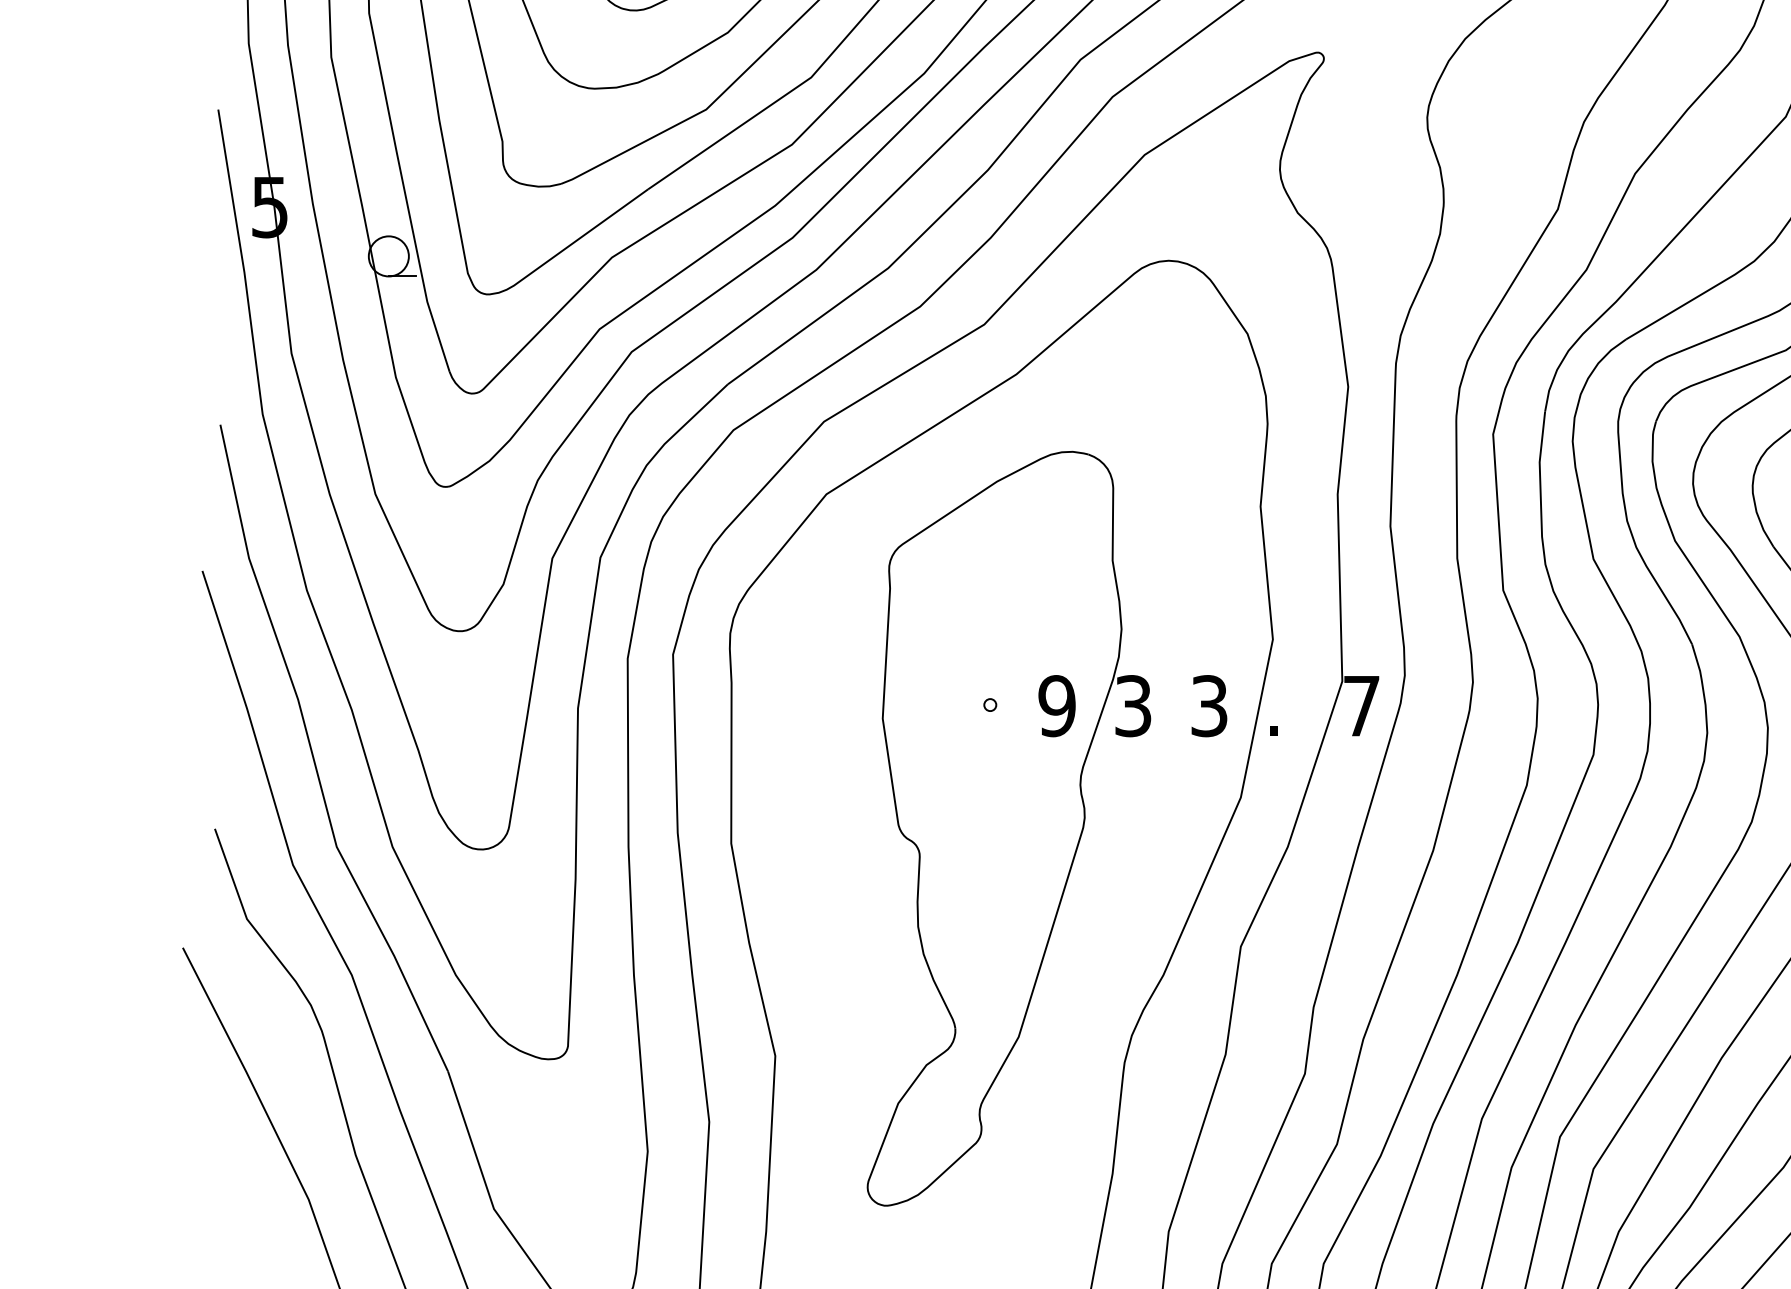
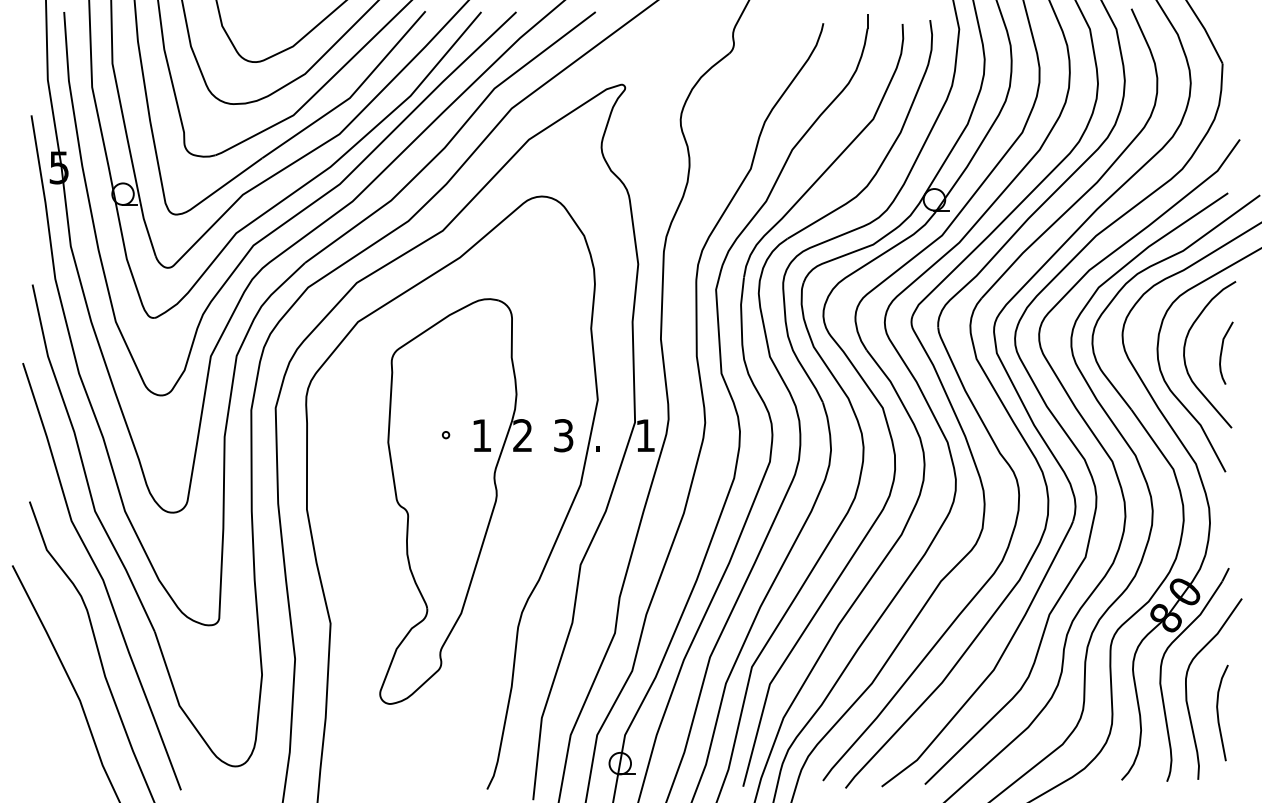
text: (1056, 705) -> (481, 435), 9 -> 1
text: (1132, 705) -> (522, 435), 3 -> 2
text: (1361, 705) -> (645, 435), 7 -> 1

